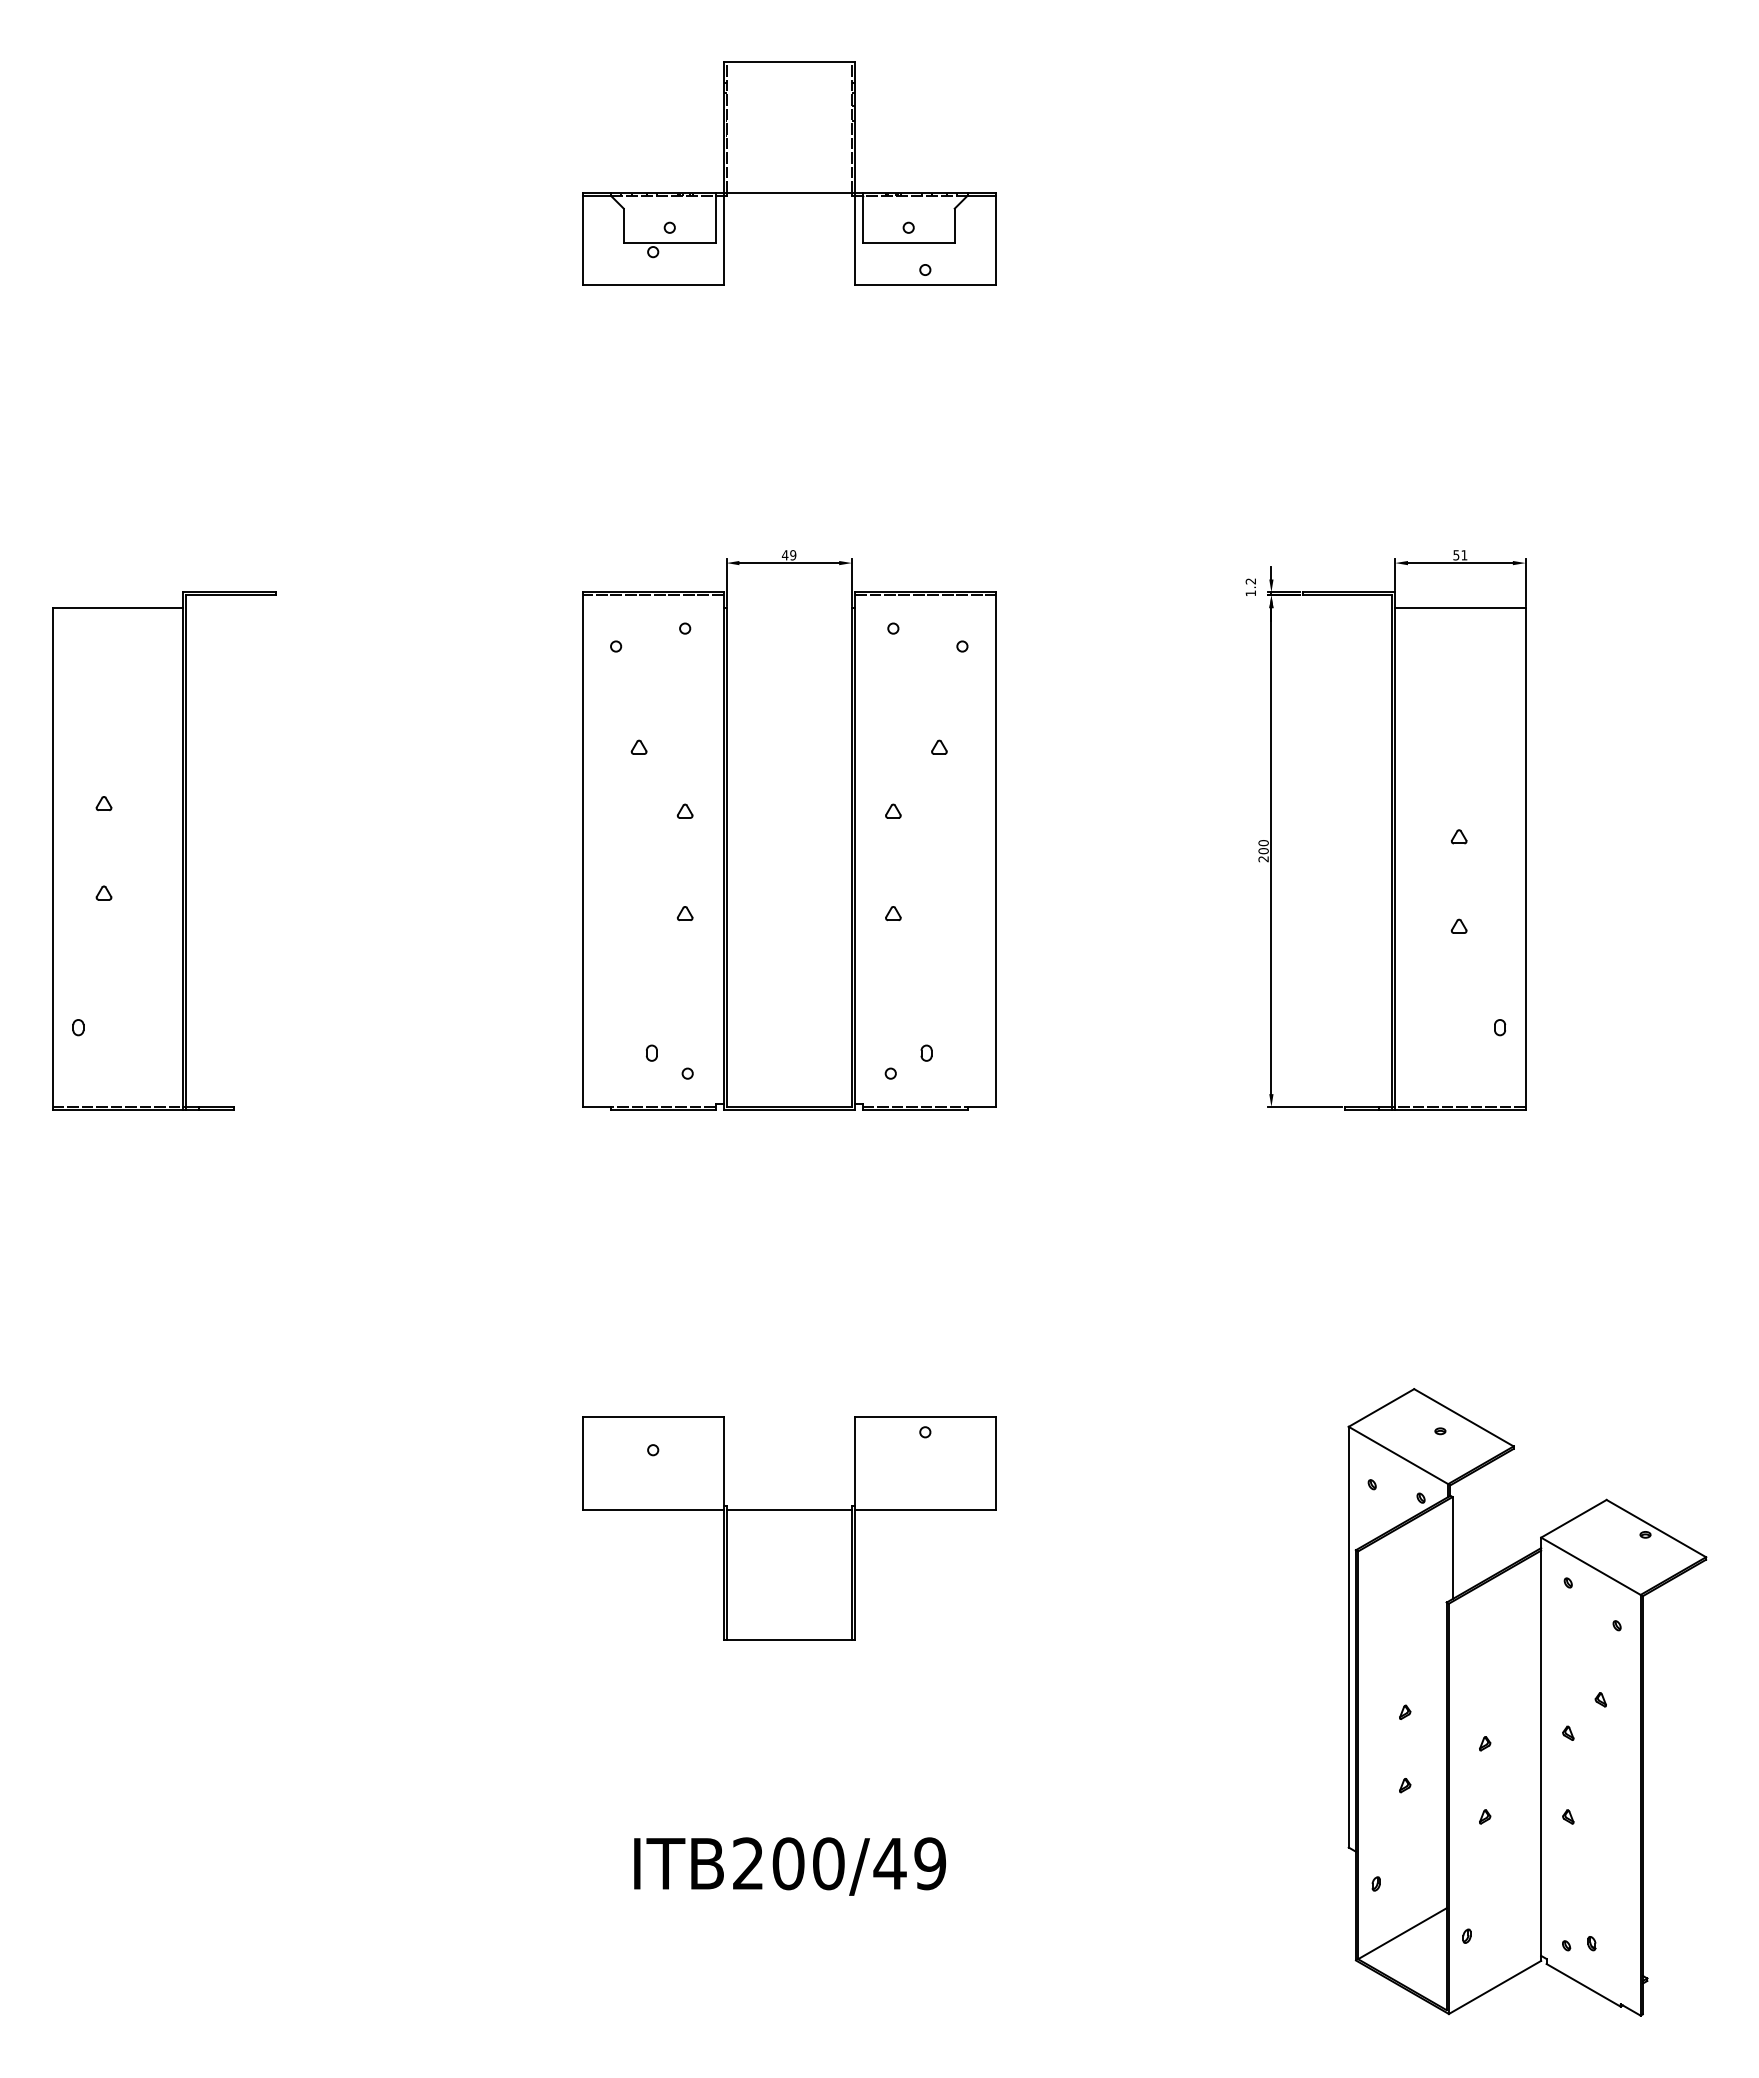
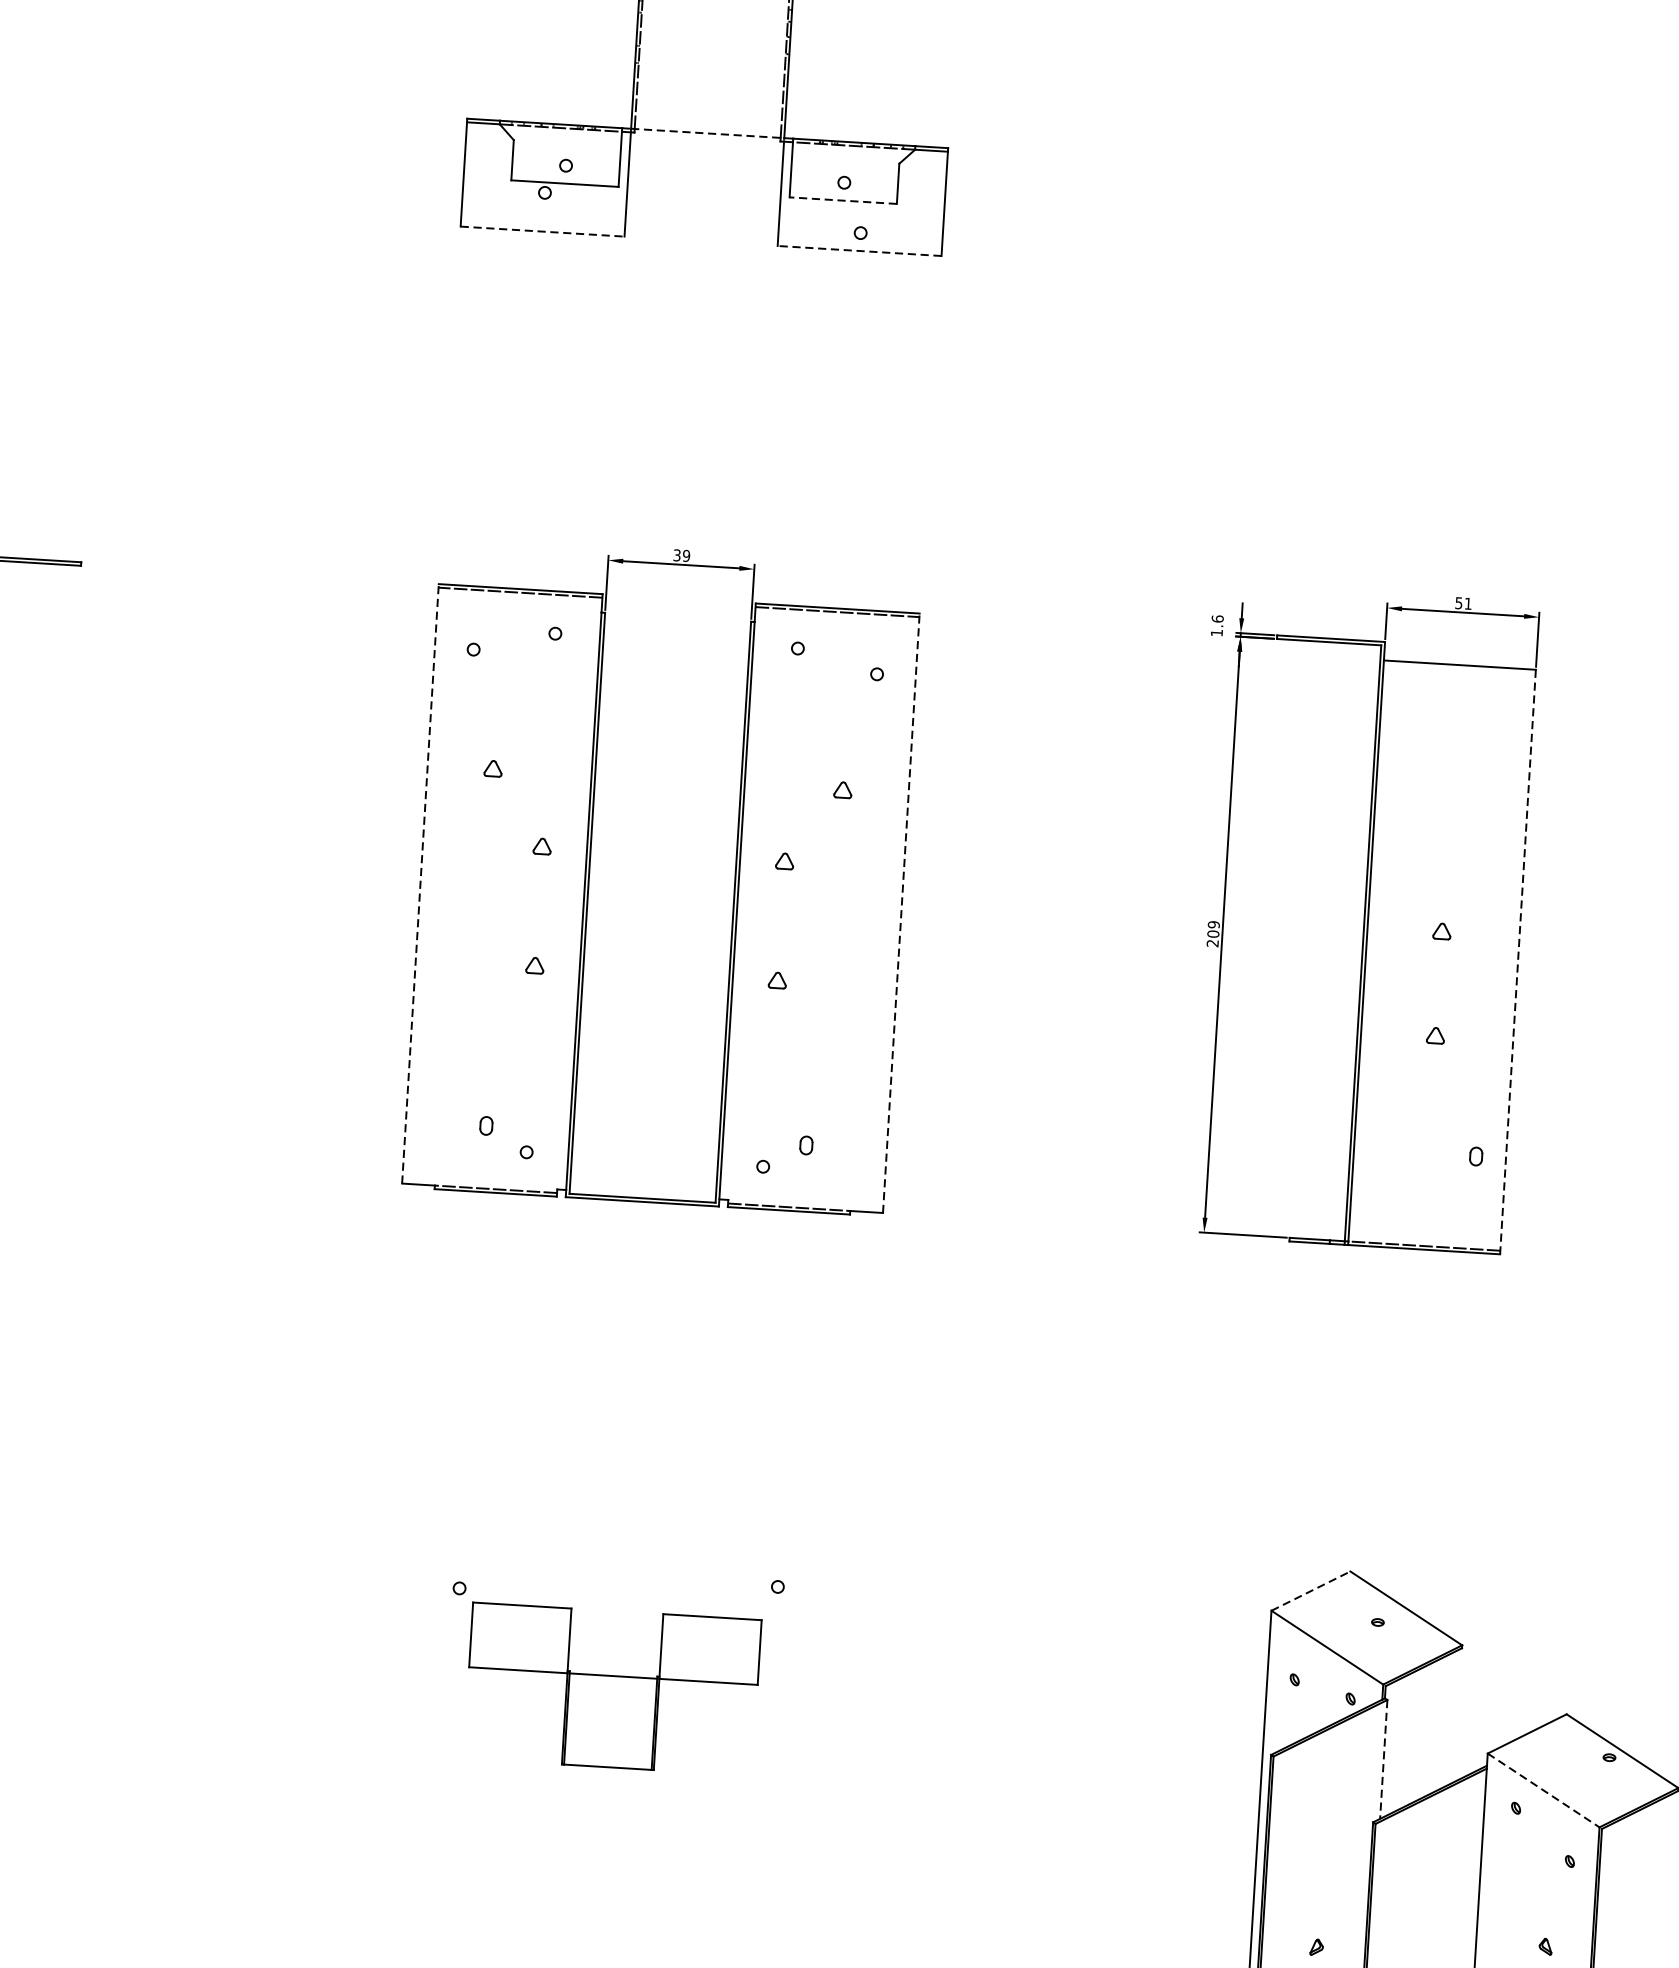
line: (789, 192) -> (707, 133), solid -> dashed
line: (908, 243) -> (842, 201), solid -> dashed
line: (653, 285) -> (542, 231), solid -> dashed
line: (924, 285) -> (858, 251), solid -> dashed
text: (784, 555) -> (676, 555), 49 -> 39
text: (1250, 581) -> (1217, 619), 1.2 -> 1.6
text: (1263, 843) -> (1213, 925), 200 -> 209
line: (582, 849) -> (420, 883), solid -> dashed
line: (995, 849) -> (901, 913), solid -> dashed
line: (1525, 859) -> (1517, 962), solid -> dashed
line: (1381, 1407) -> (1311, 1590), solid -> dashed
part: (789, 1528) -> (612, 1689), size x0.6
line: (1452, 1548) -> (1383, 1759), solid -> dashed
line: (1591, 1566) -> (1544, 1790), solid -> dashed

